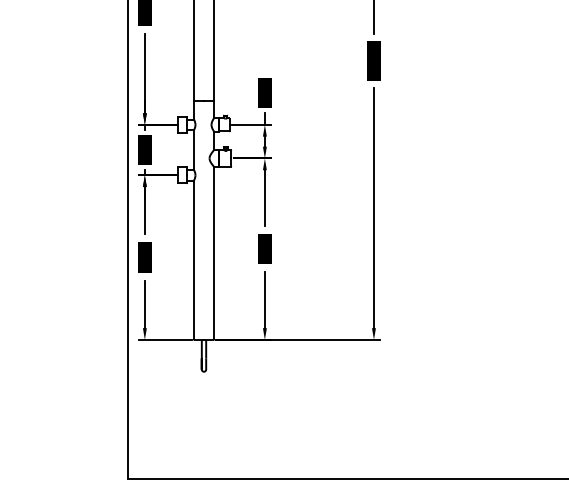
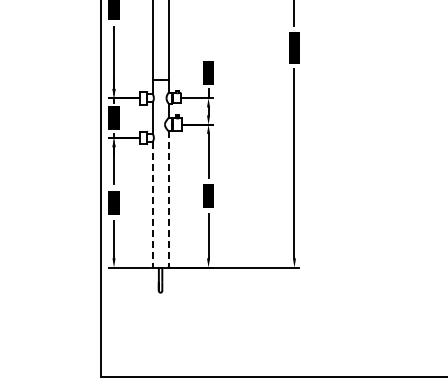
line: (214, 253) -> (168, 199), solid -> dashed
line: (193, 261) -> (152, 205), solid -> dashed

